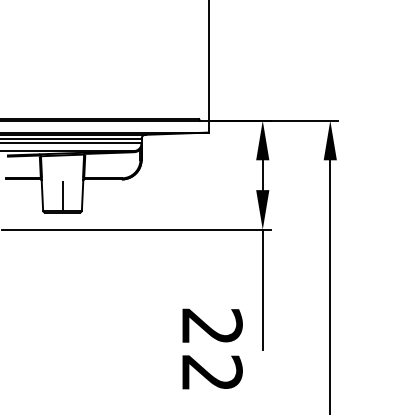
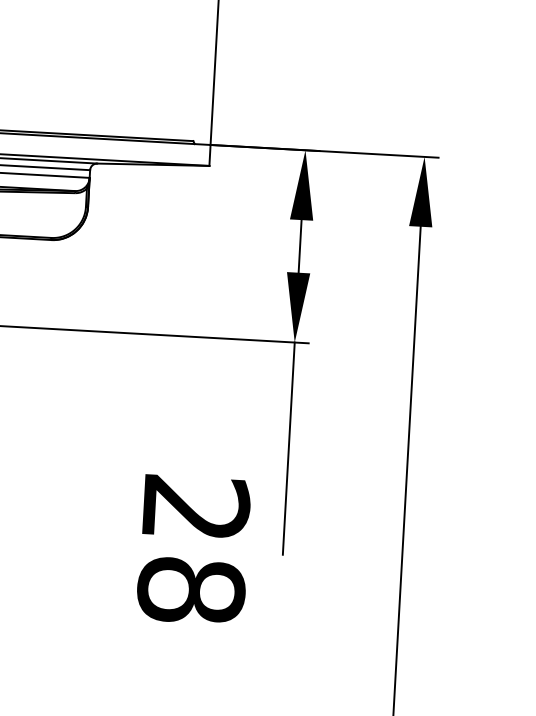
text: (211, 373) -> (190, 591), 22 -> 28

